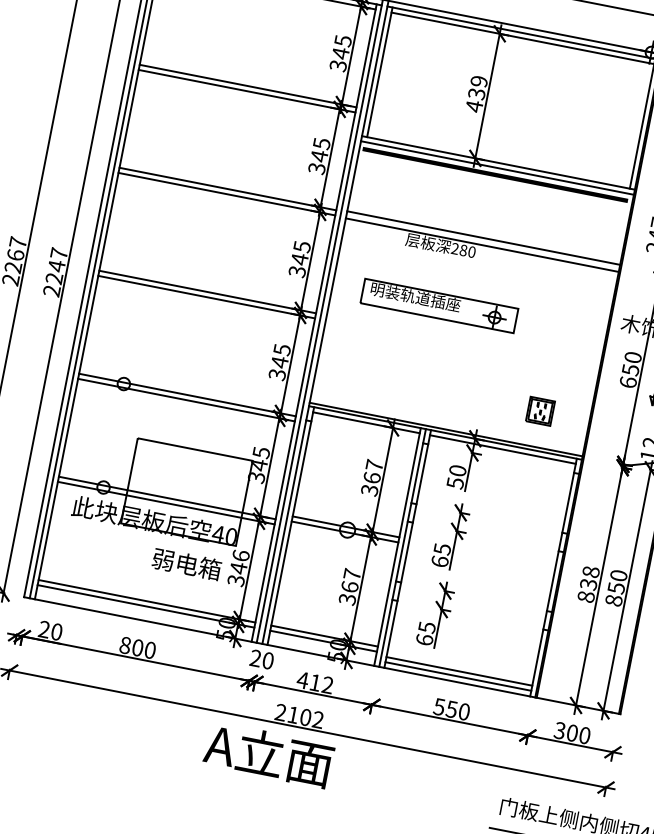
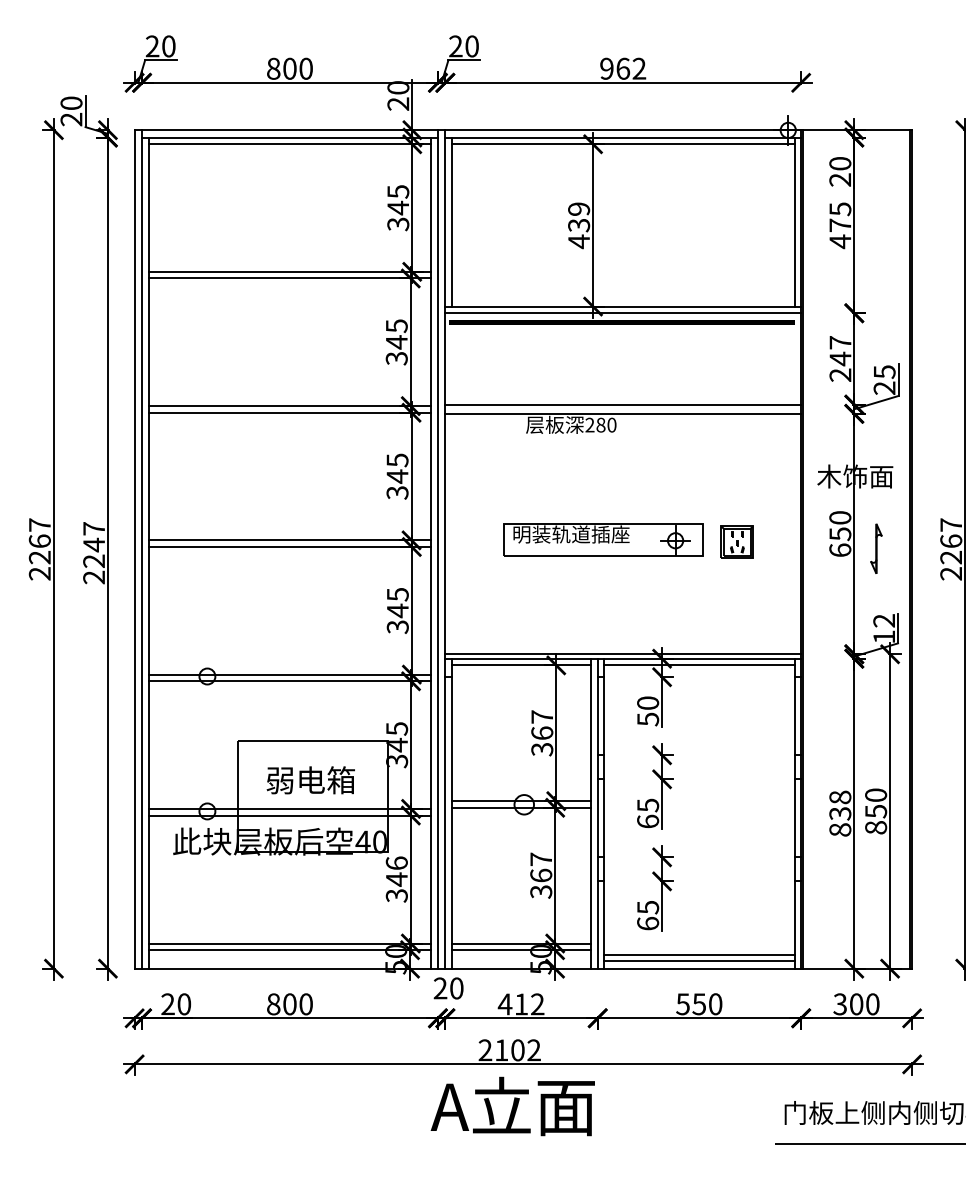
part: (439, 305) -> (603, 539), moved
part: (540, 410) -> (736, 541), moved
text: (186, 564) -> (310, 780), moved
text: (268, 754) -> (512, 1106), moved

